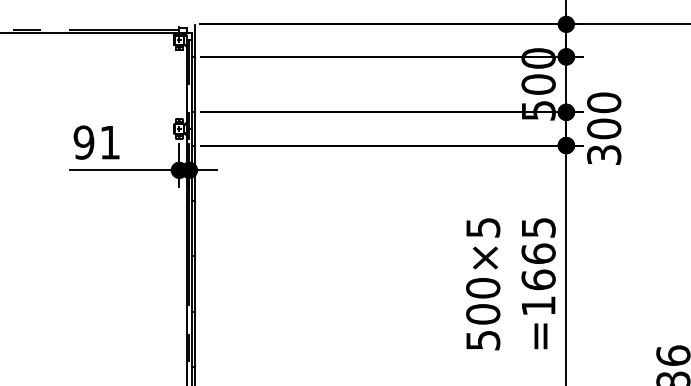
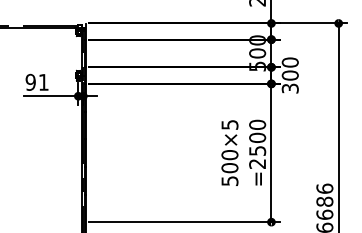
text: (538, 265) -> (257, 143), =1665 -> =2500

